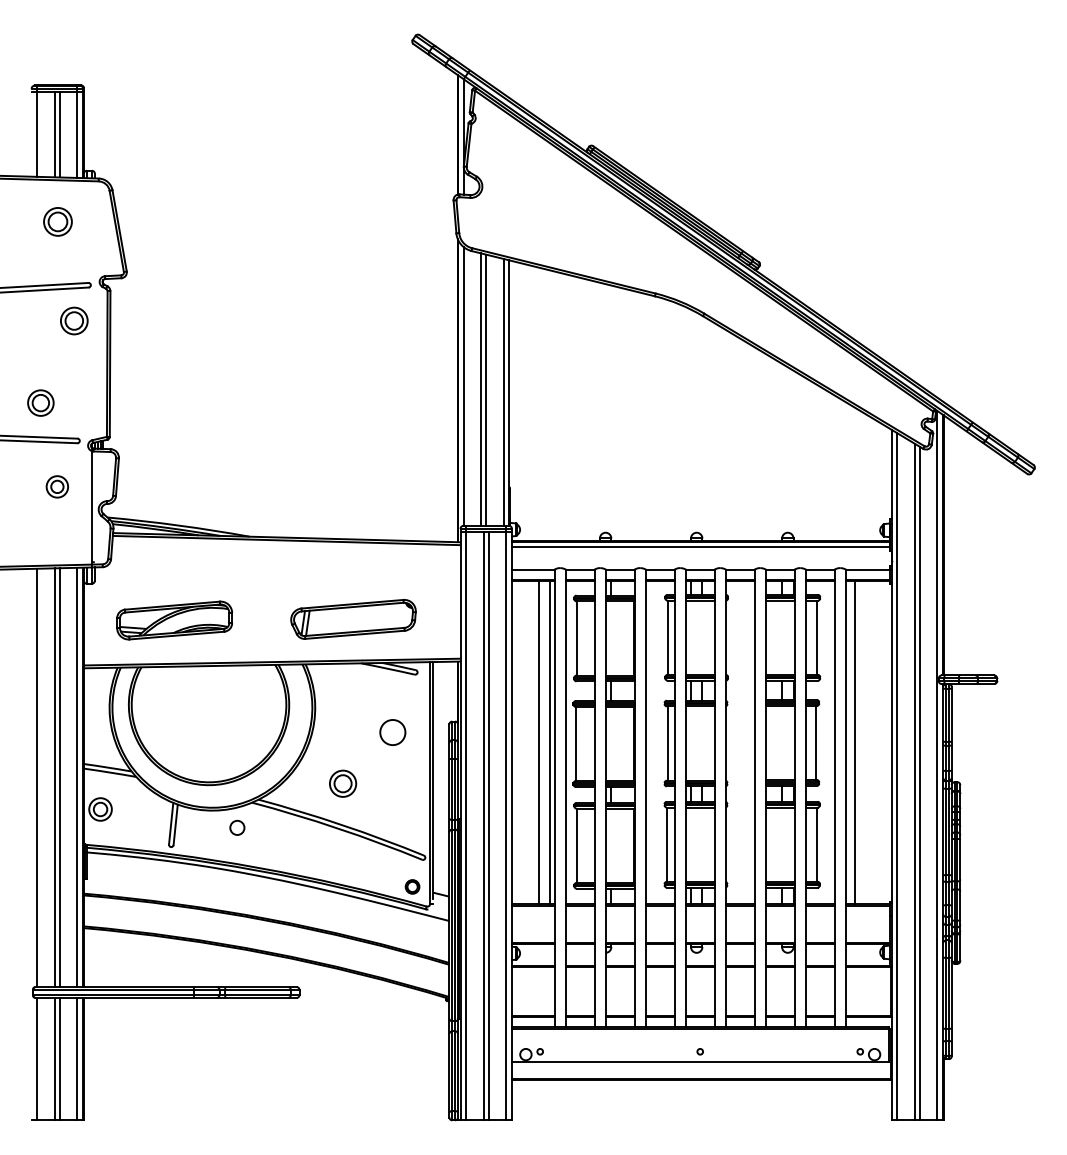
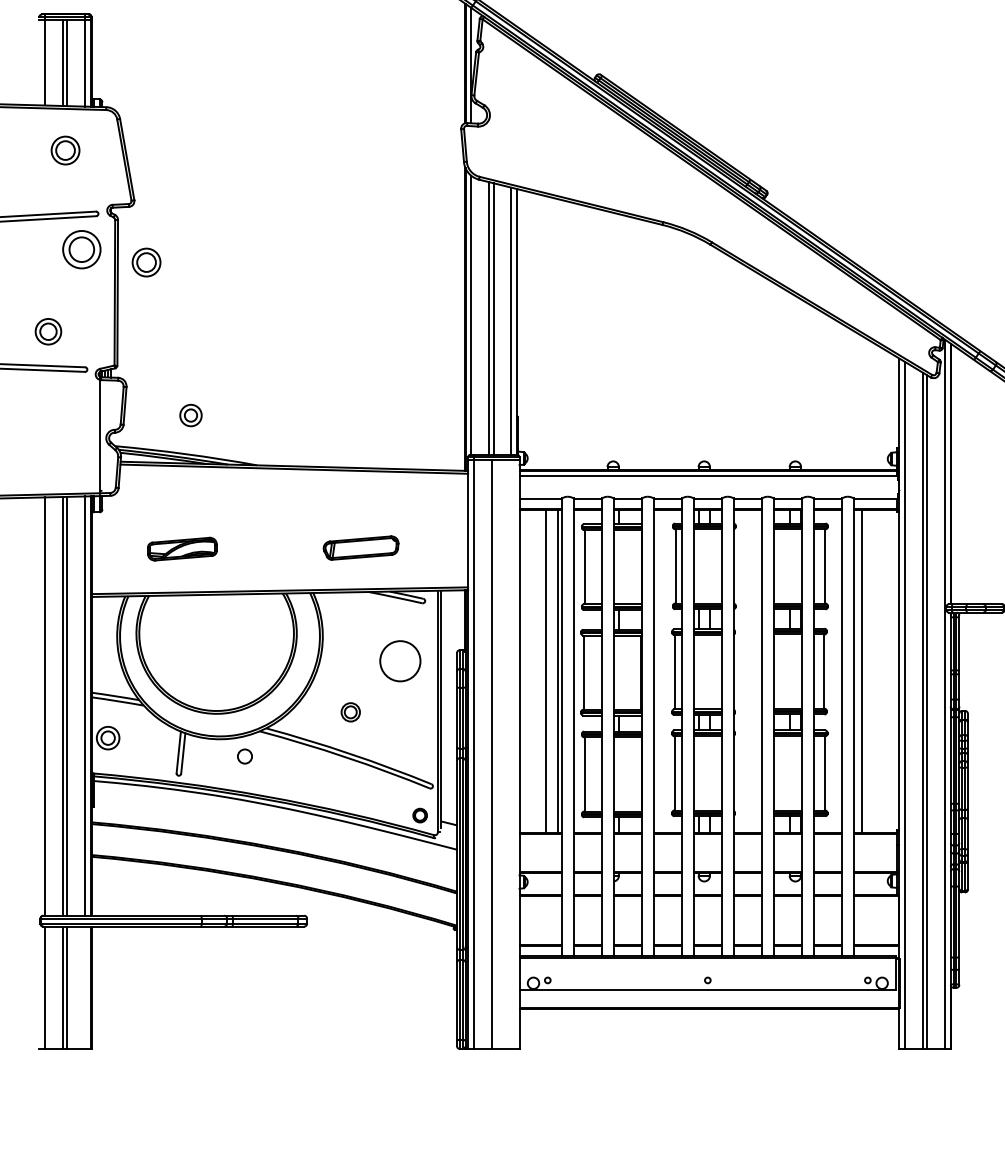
part: (74, 320) -> (82, 249), size x1.4
part: (138, 333) -> (146, 262), added
part: (56, 486) -> (190, 415), moved
part: (353, 619) -> (361, 548), size x0.6
part: (174, 620) -> (182, 549), size x0.6
circle: (392, 732) -> (400, 661), size x1.6
part: (343, 783) -> (351, 712), size x0.7
line: (506, 822) -> (514, 751), removed
line: (488, 825) -> (496, 754), removed
line: (77, 1058) -> (85, 987), removed

